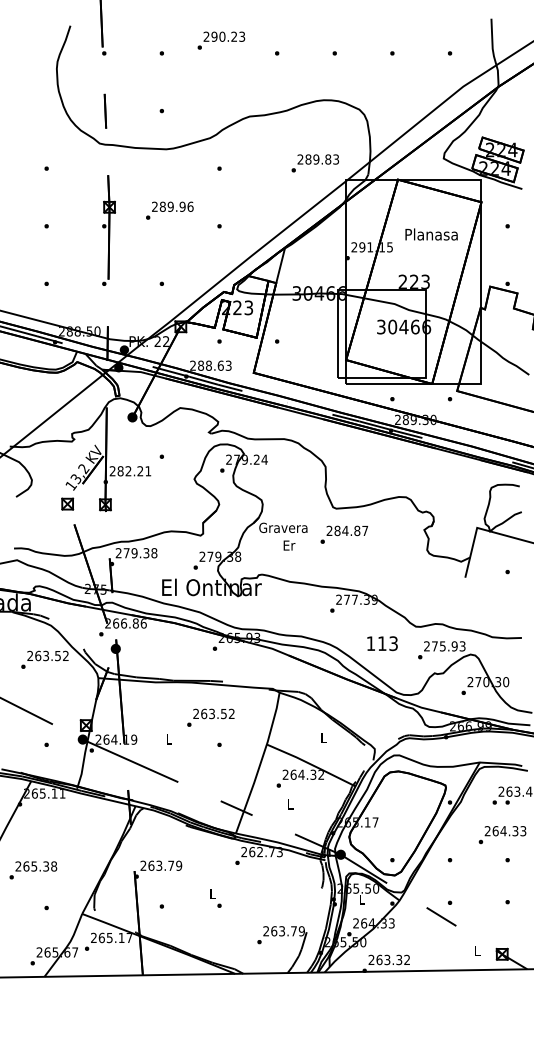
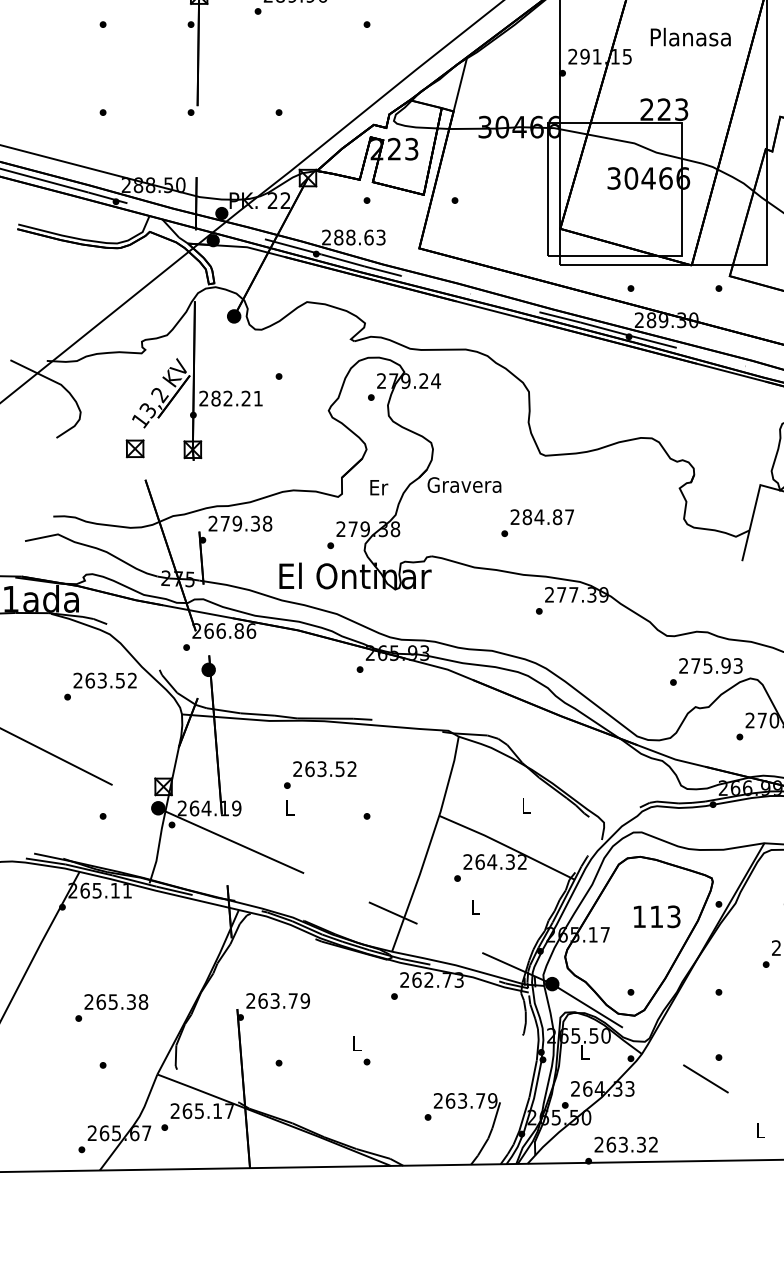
text: (344, 534) -> (537, 522), moved
text: (289, 545) -> (379, 487), moved
text: (382, 643) -> (657, 916), moved
text: (210, 717) -> (319, 774), moved
text: (33, 870) -> (112, 1008), moved

